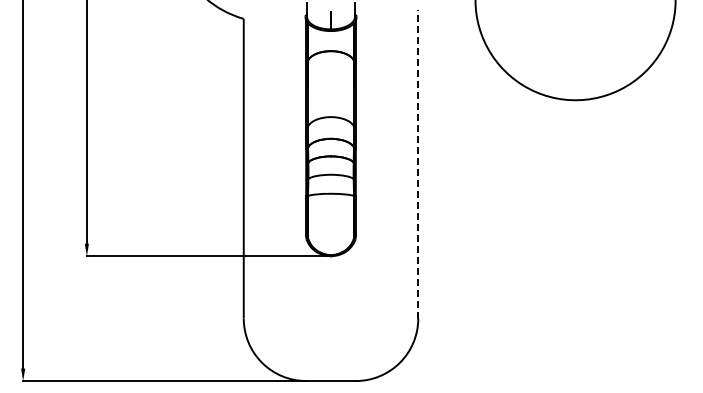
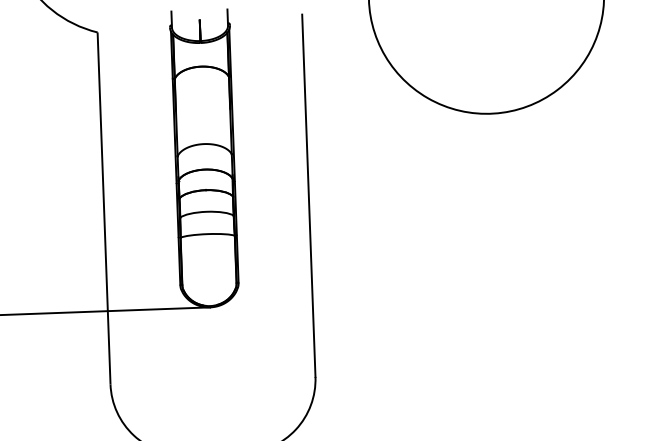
line: (418, 163) -> (309, 194), dashed -> solid

